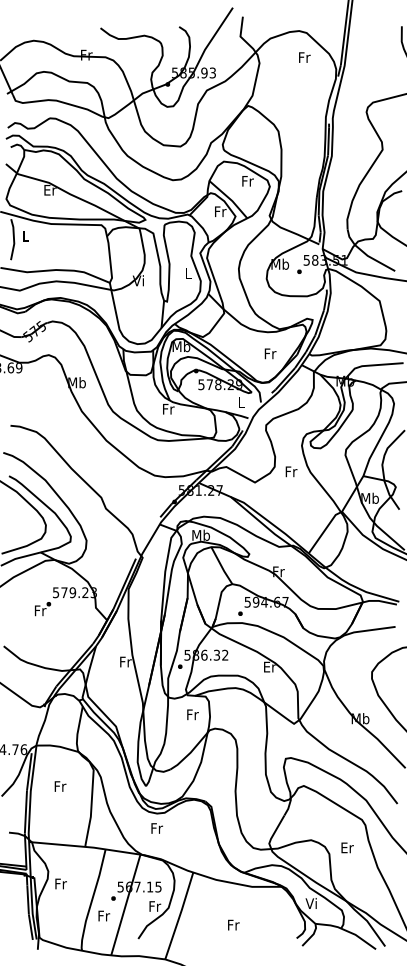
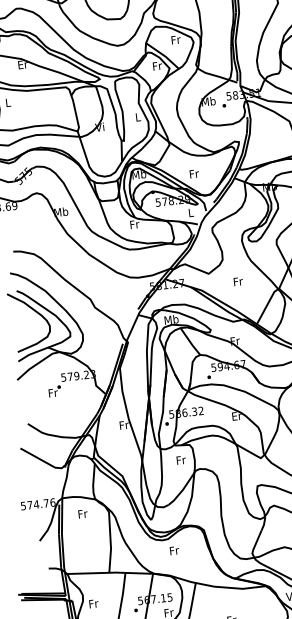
text: (270, 353) -> (194, 173), moved
text: (291, 471) -> (238, 281), moved
text: (60, 786) -> (83, 513), moved
text: (157, 828) -> (174, 550), moved

